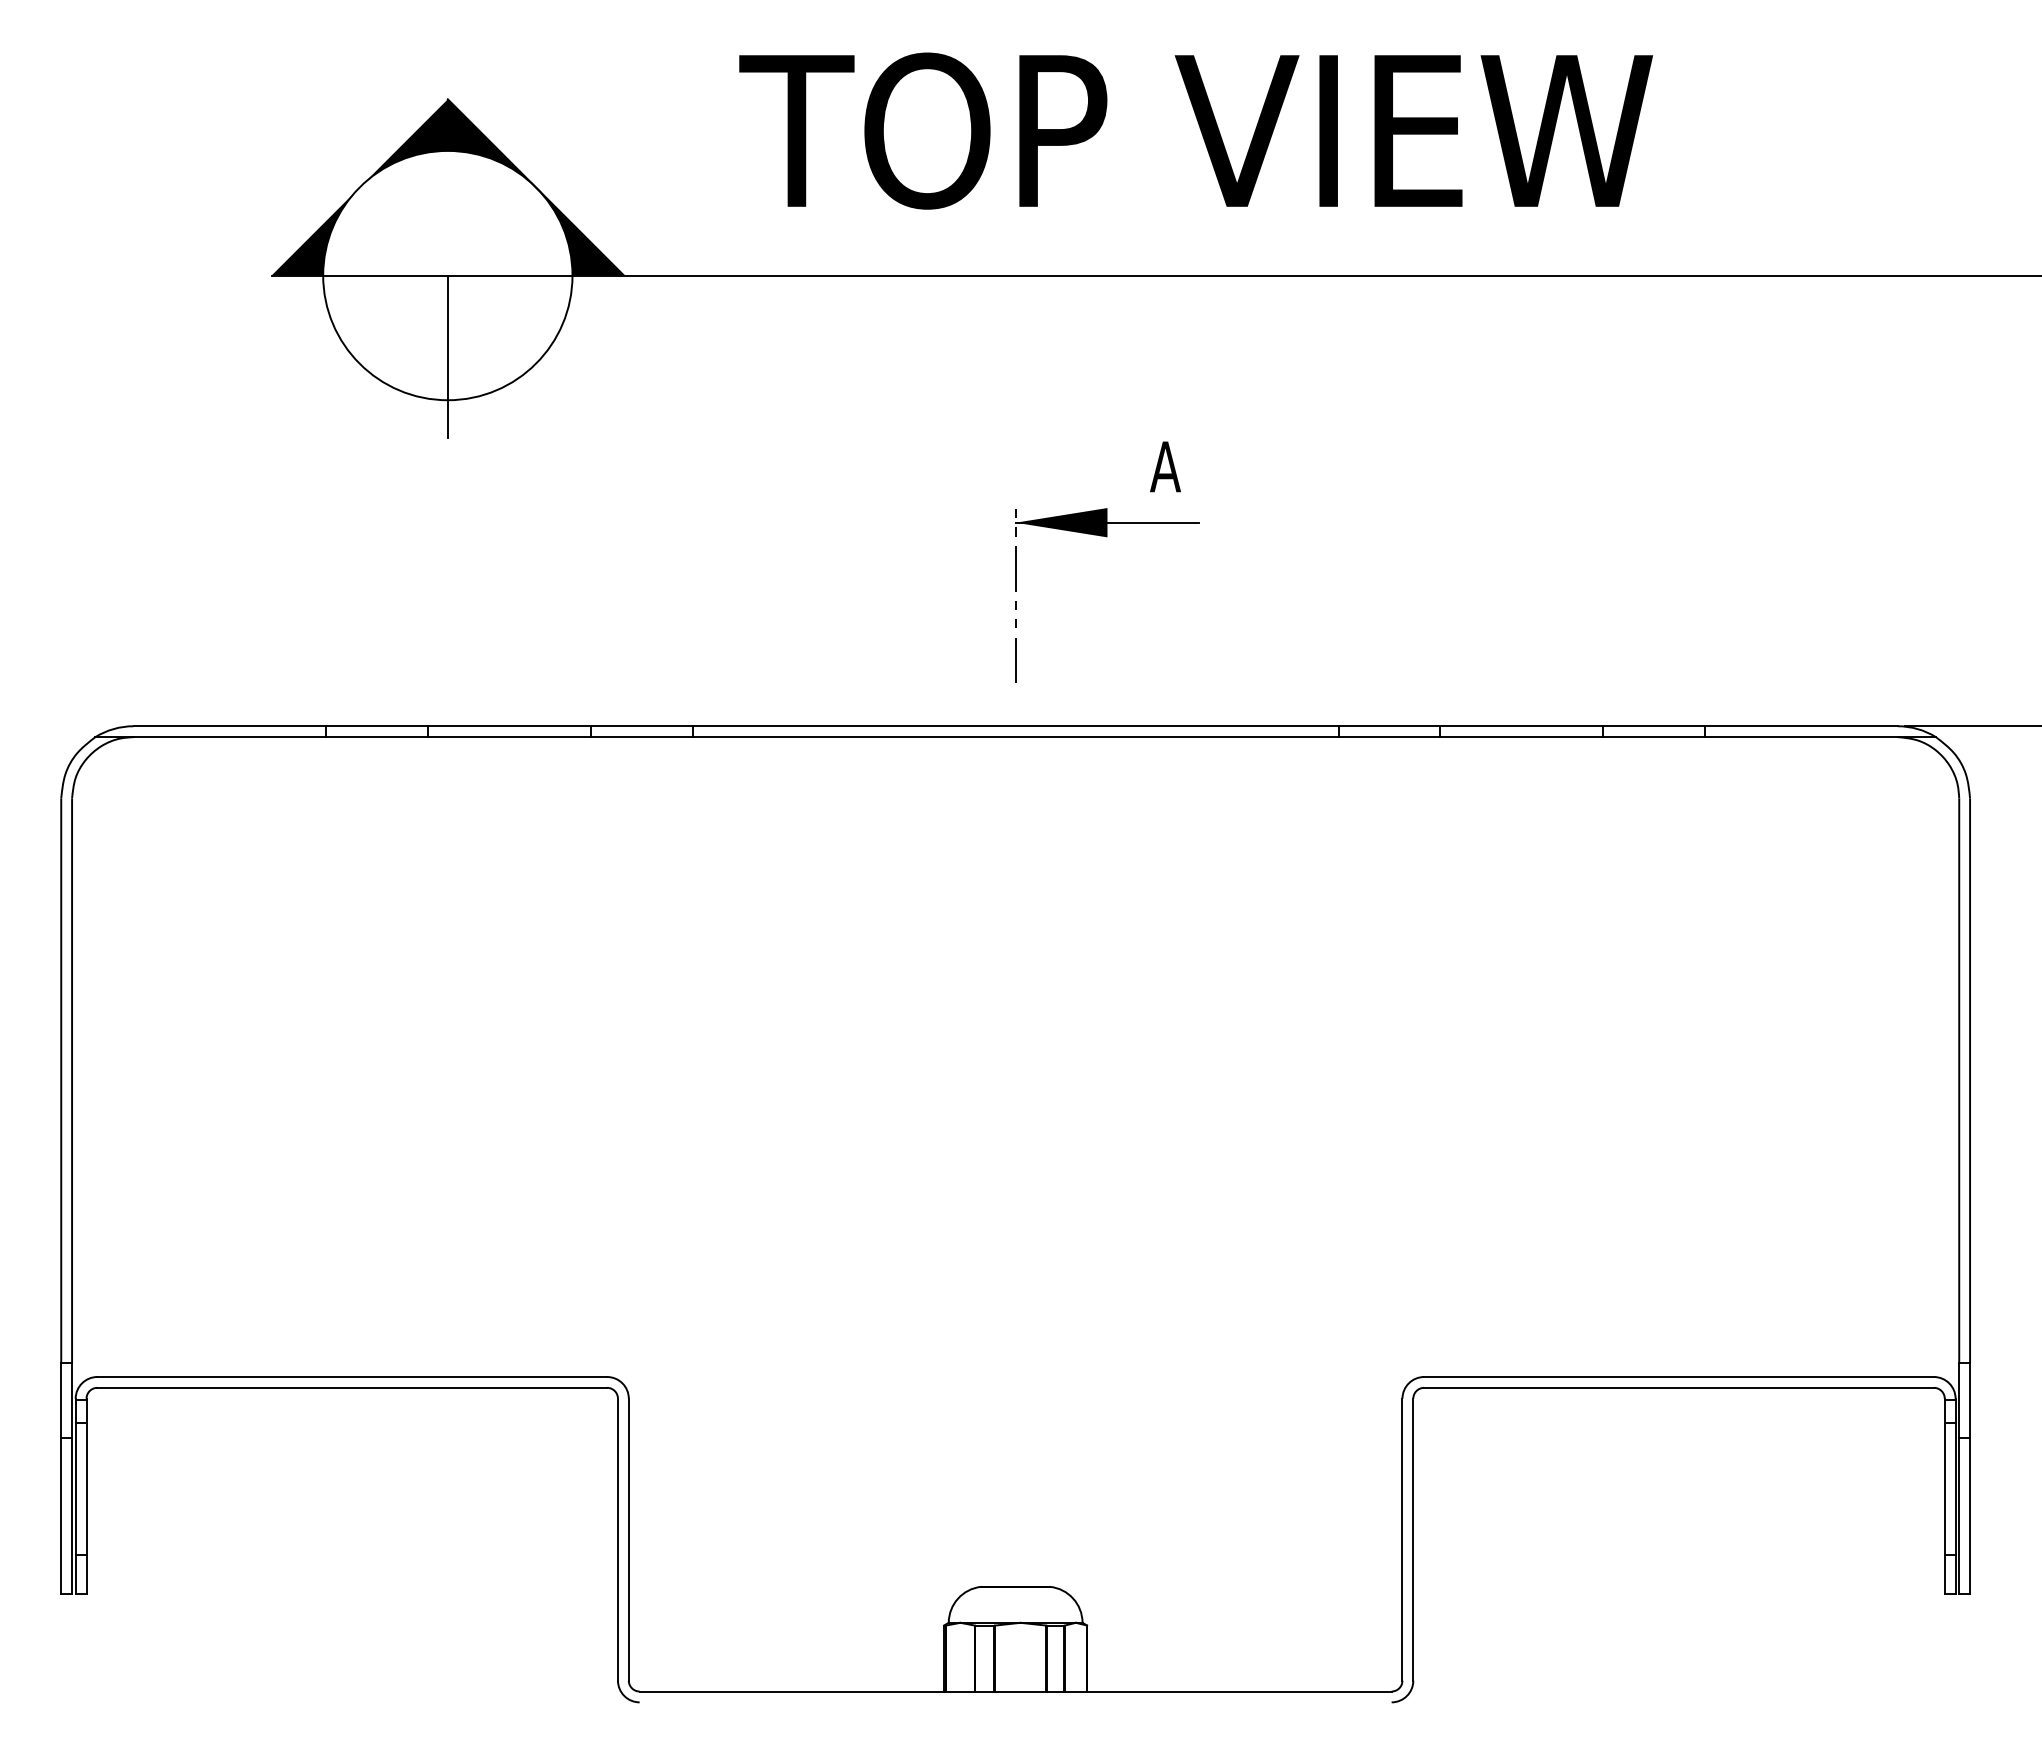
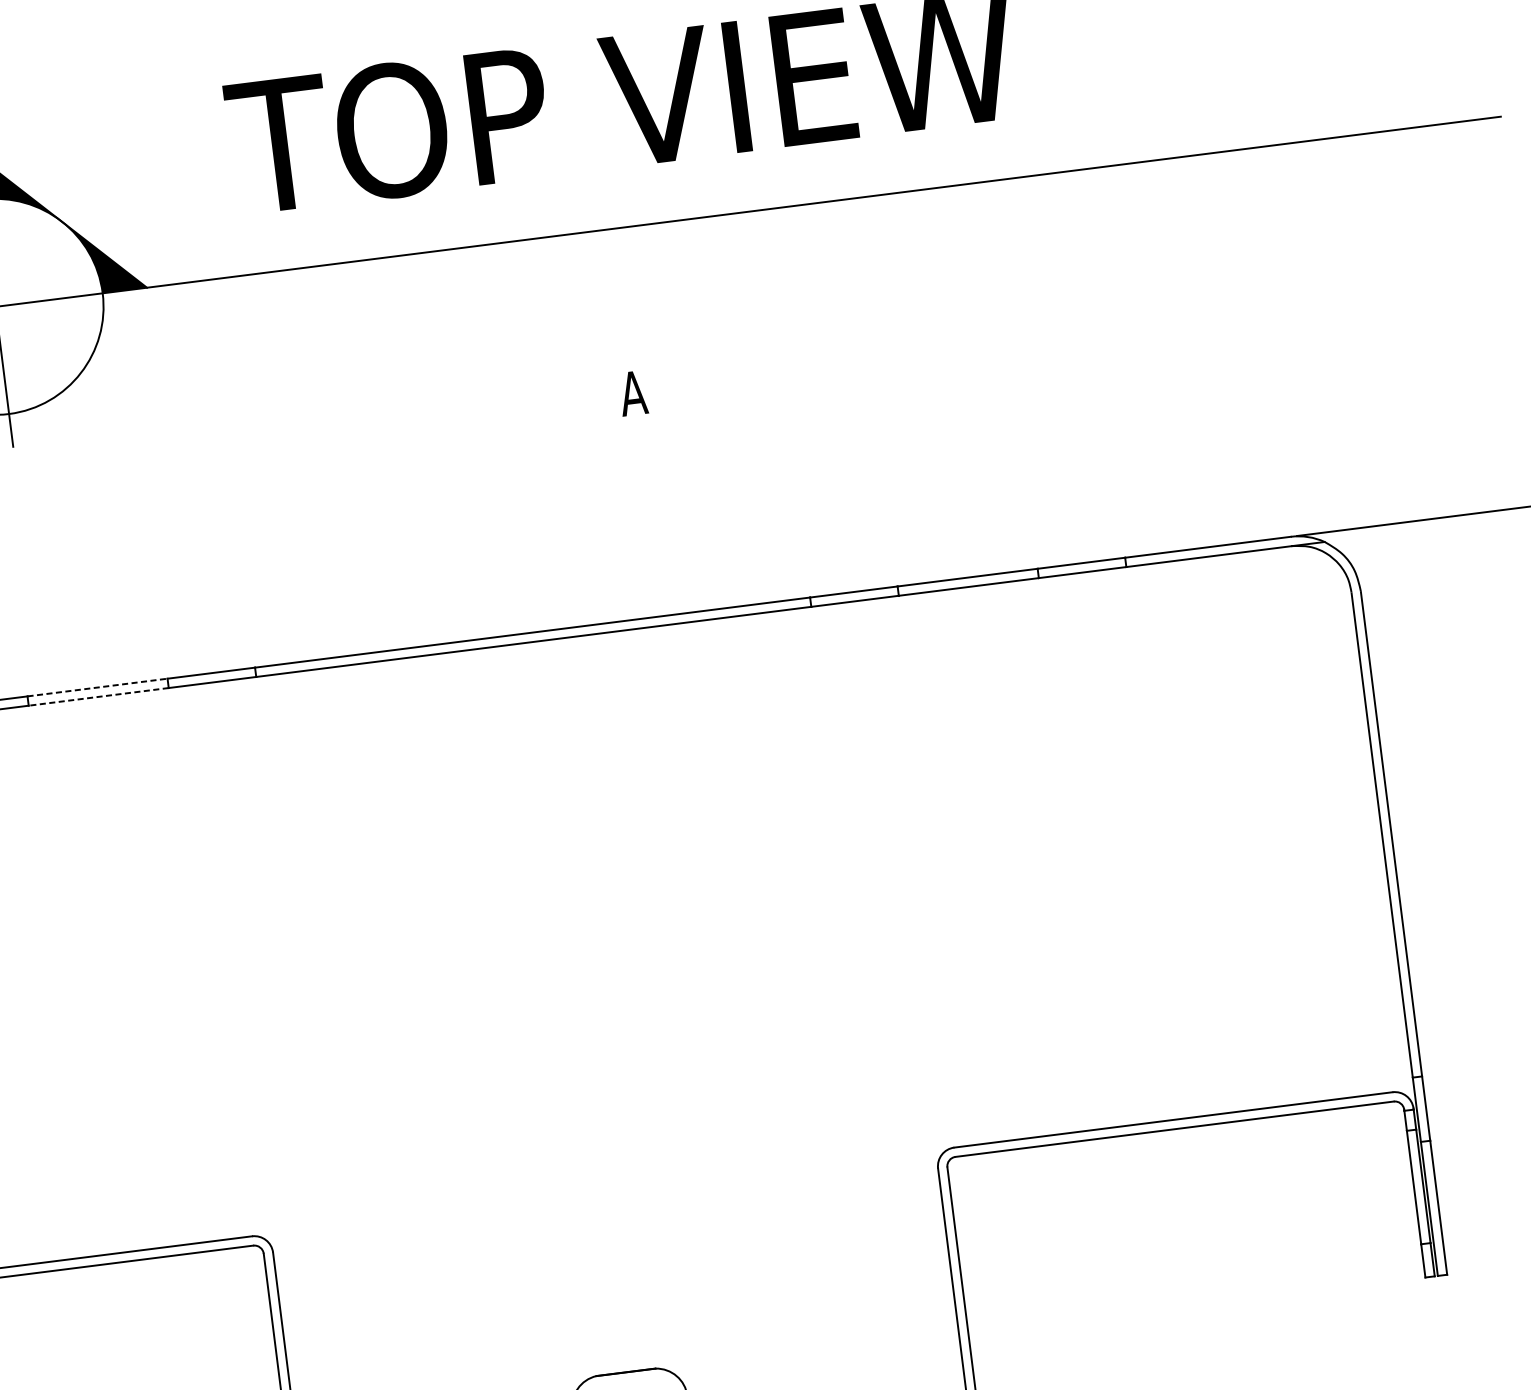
part: (1107, 537) -> (591, 460), removed
line: (510, 726) -> (98, 687), solid -> dashed
line: (509, 737) -> (98, 697), solid -> dashed

